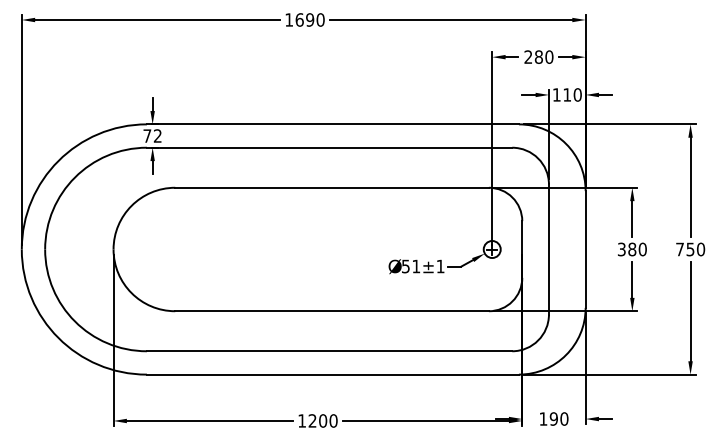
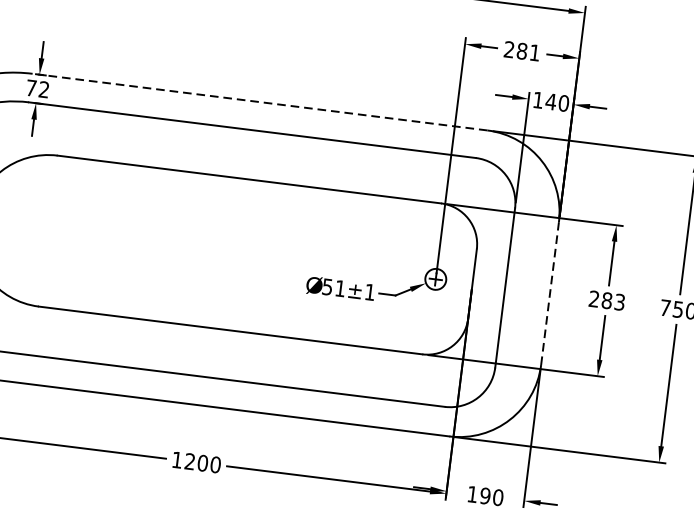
text: (549, 56) -> (535, 52), 280 -> 281
text: (566, 94) -> (550, 101), 110 -> 140
line: (332, 124) -> (259, 102), solid -> dashed
line: (585, 249) -> (549, 293), solid -> dashed
text: (632, 249) -> (607, 300), 380 -> 283

